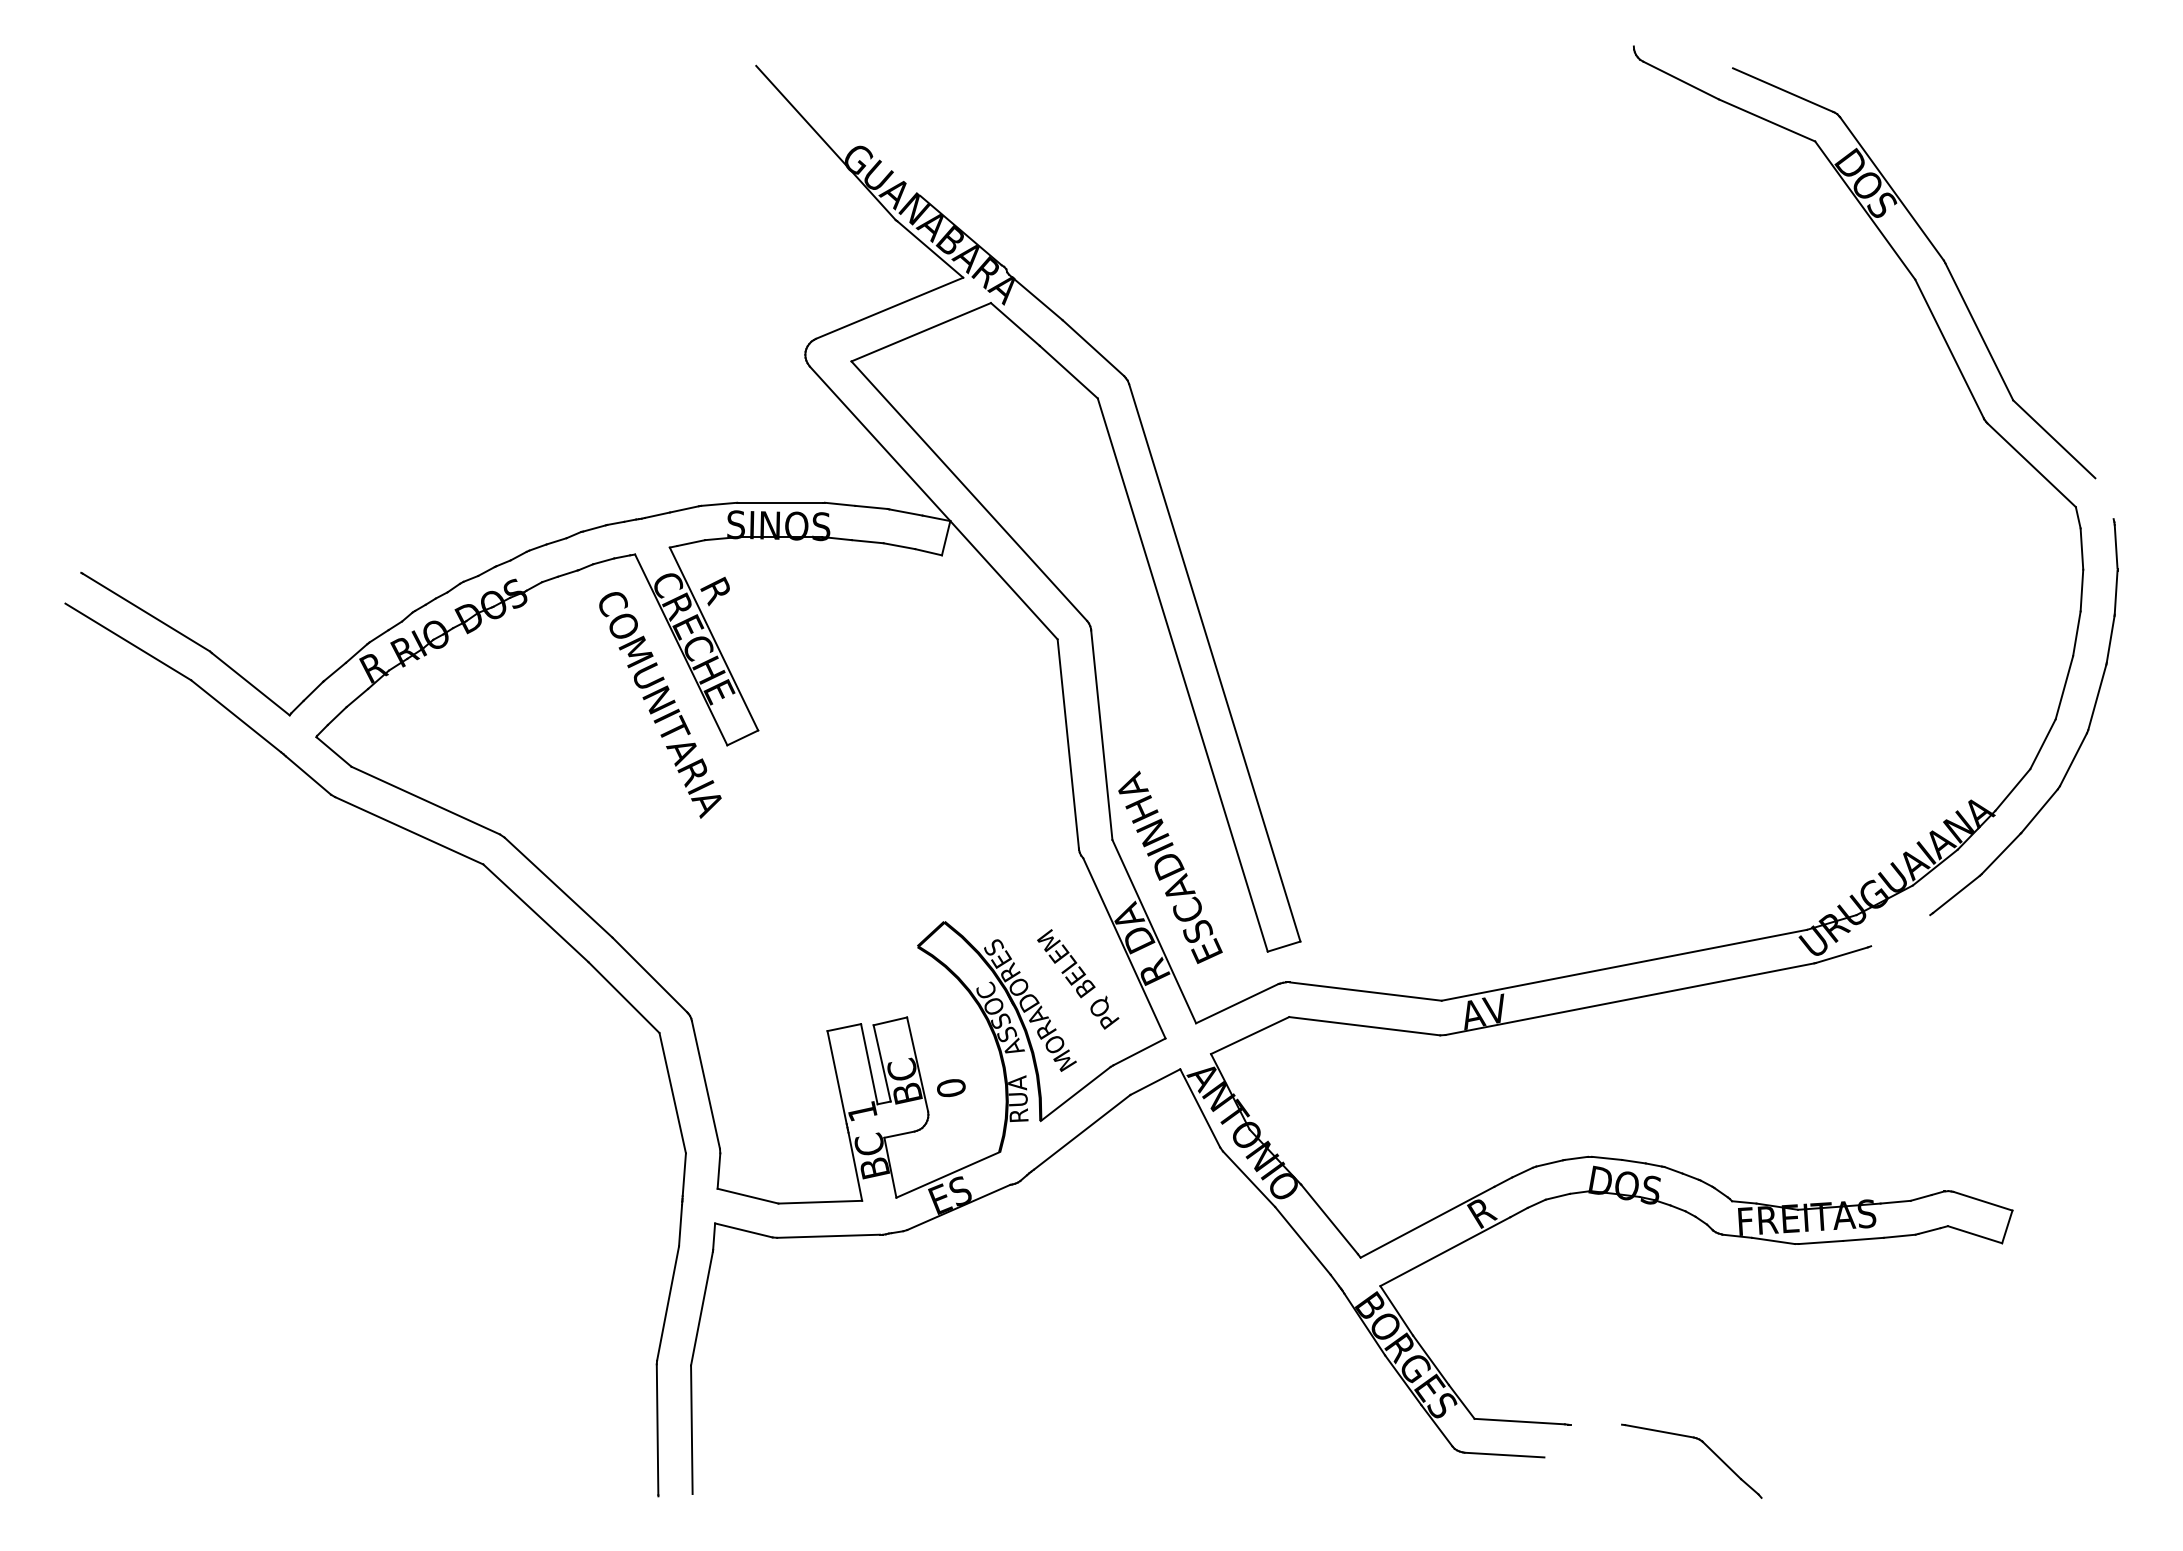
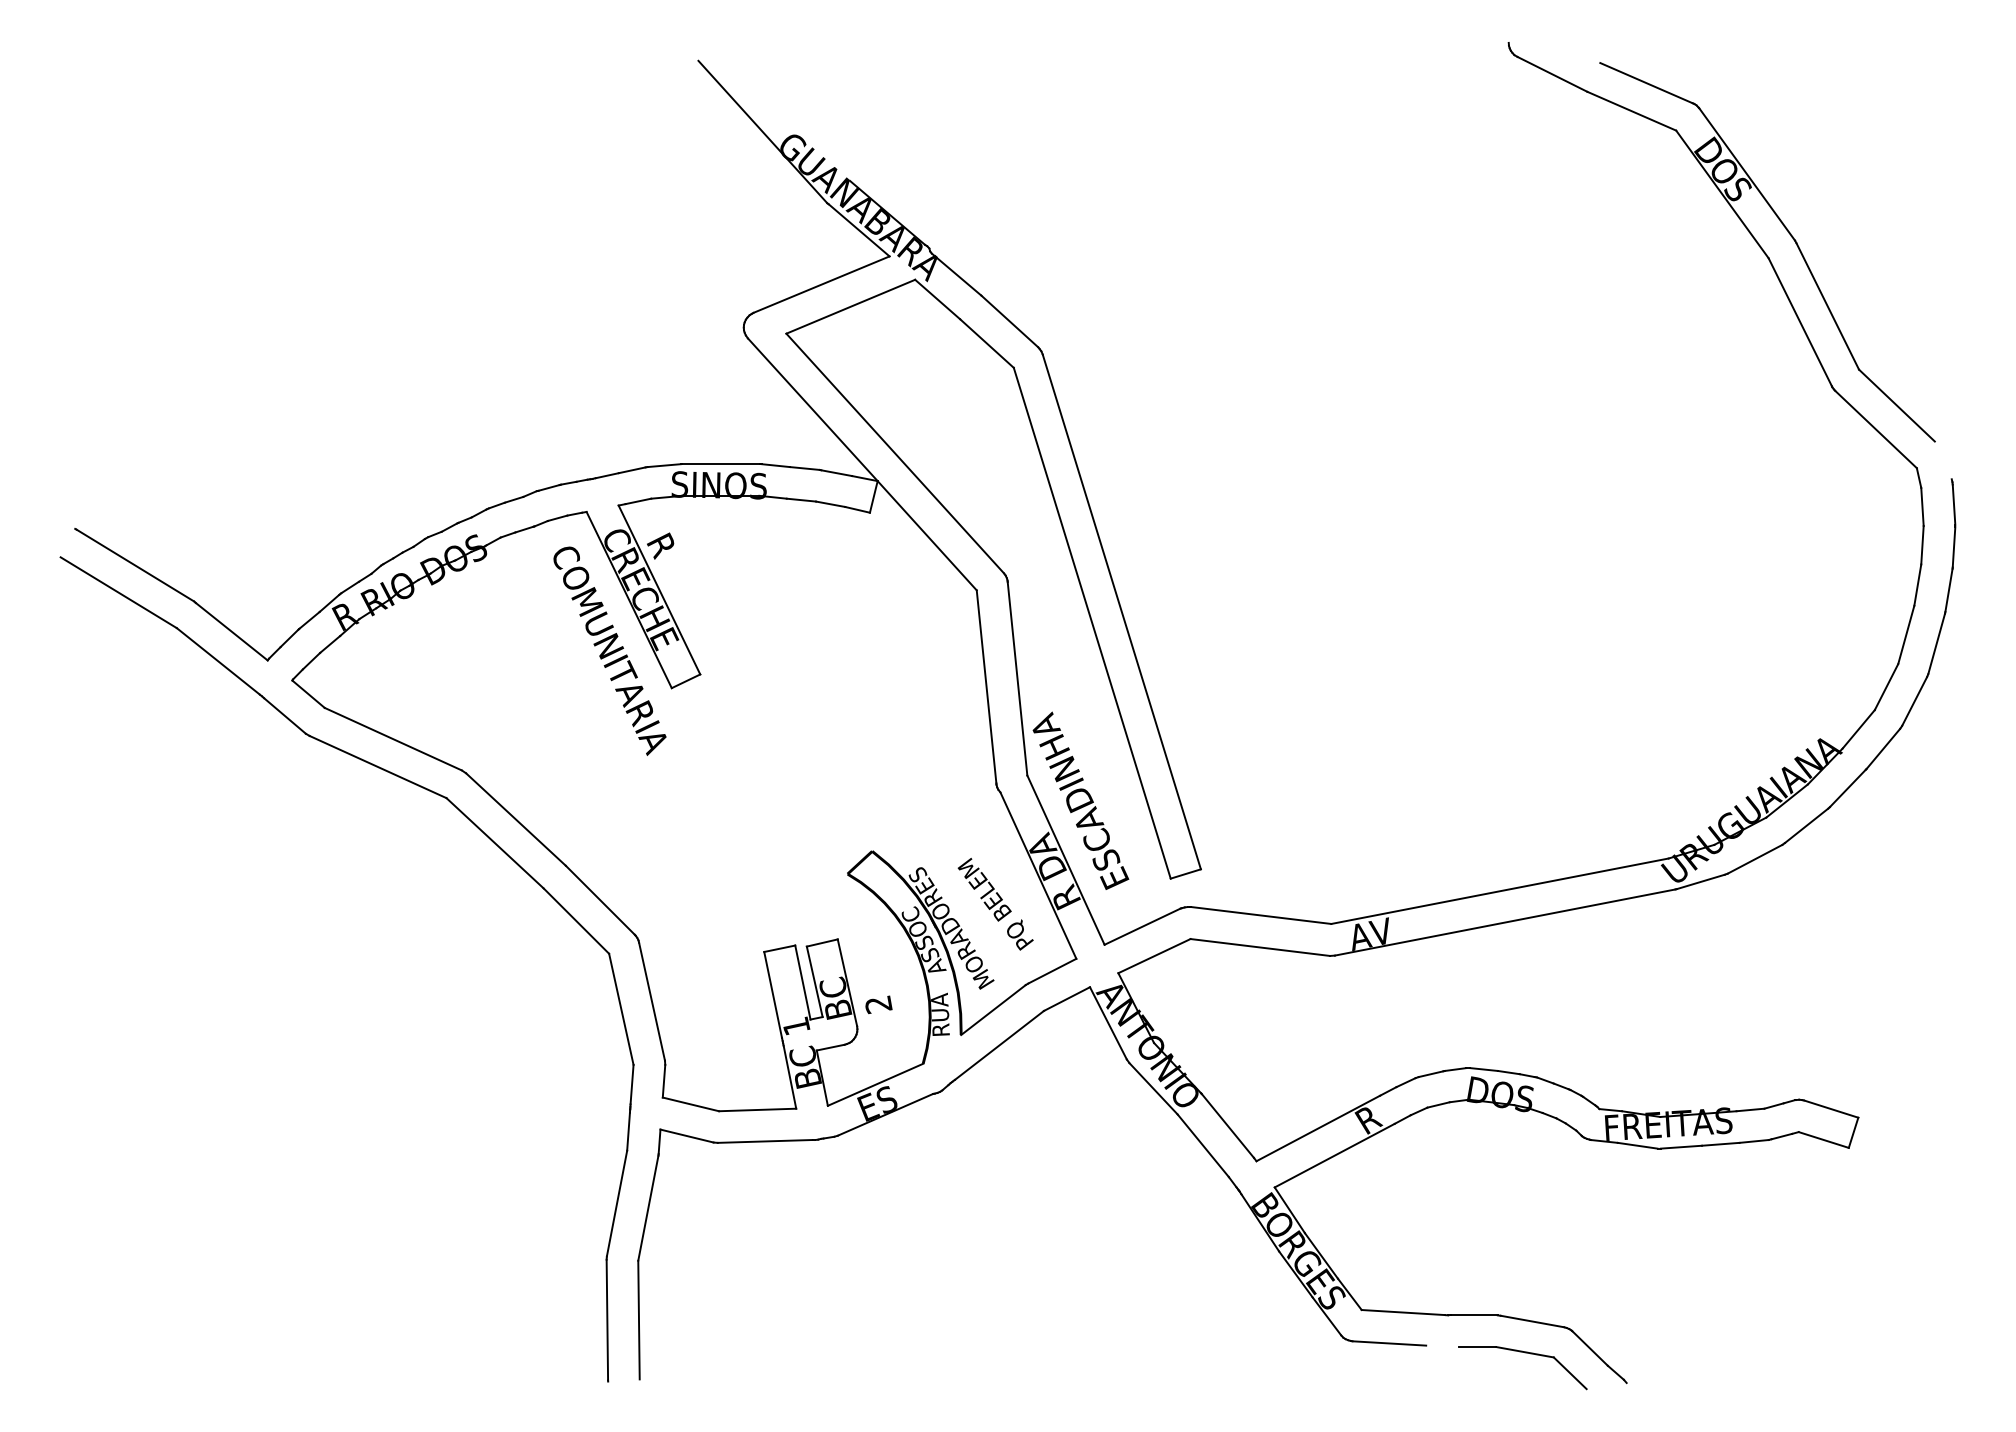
line: (1900, 930) -> (1754, 859), added
text: (951, 1088) -> (878, 1004), 0 -> 2
line: (1596, 1424) -> (1474, 1315), added
part: (1649, 1465) -> (1523, 1353), added

